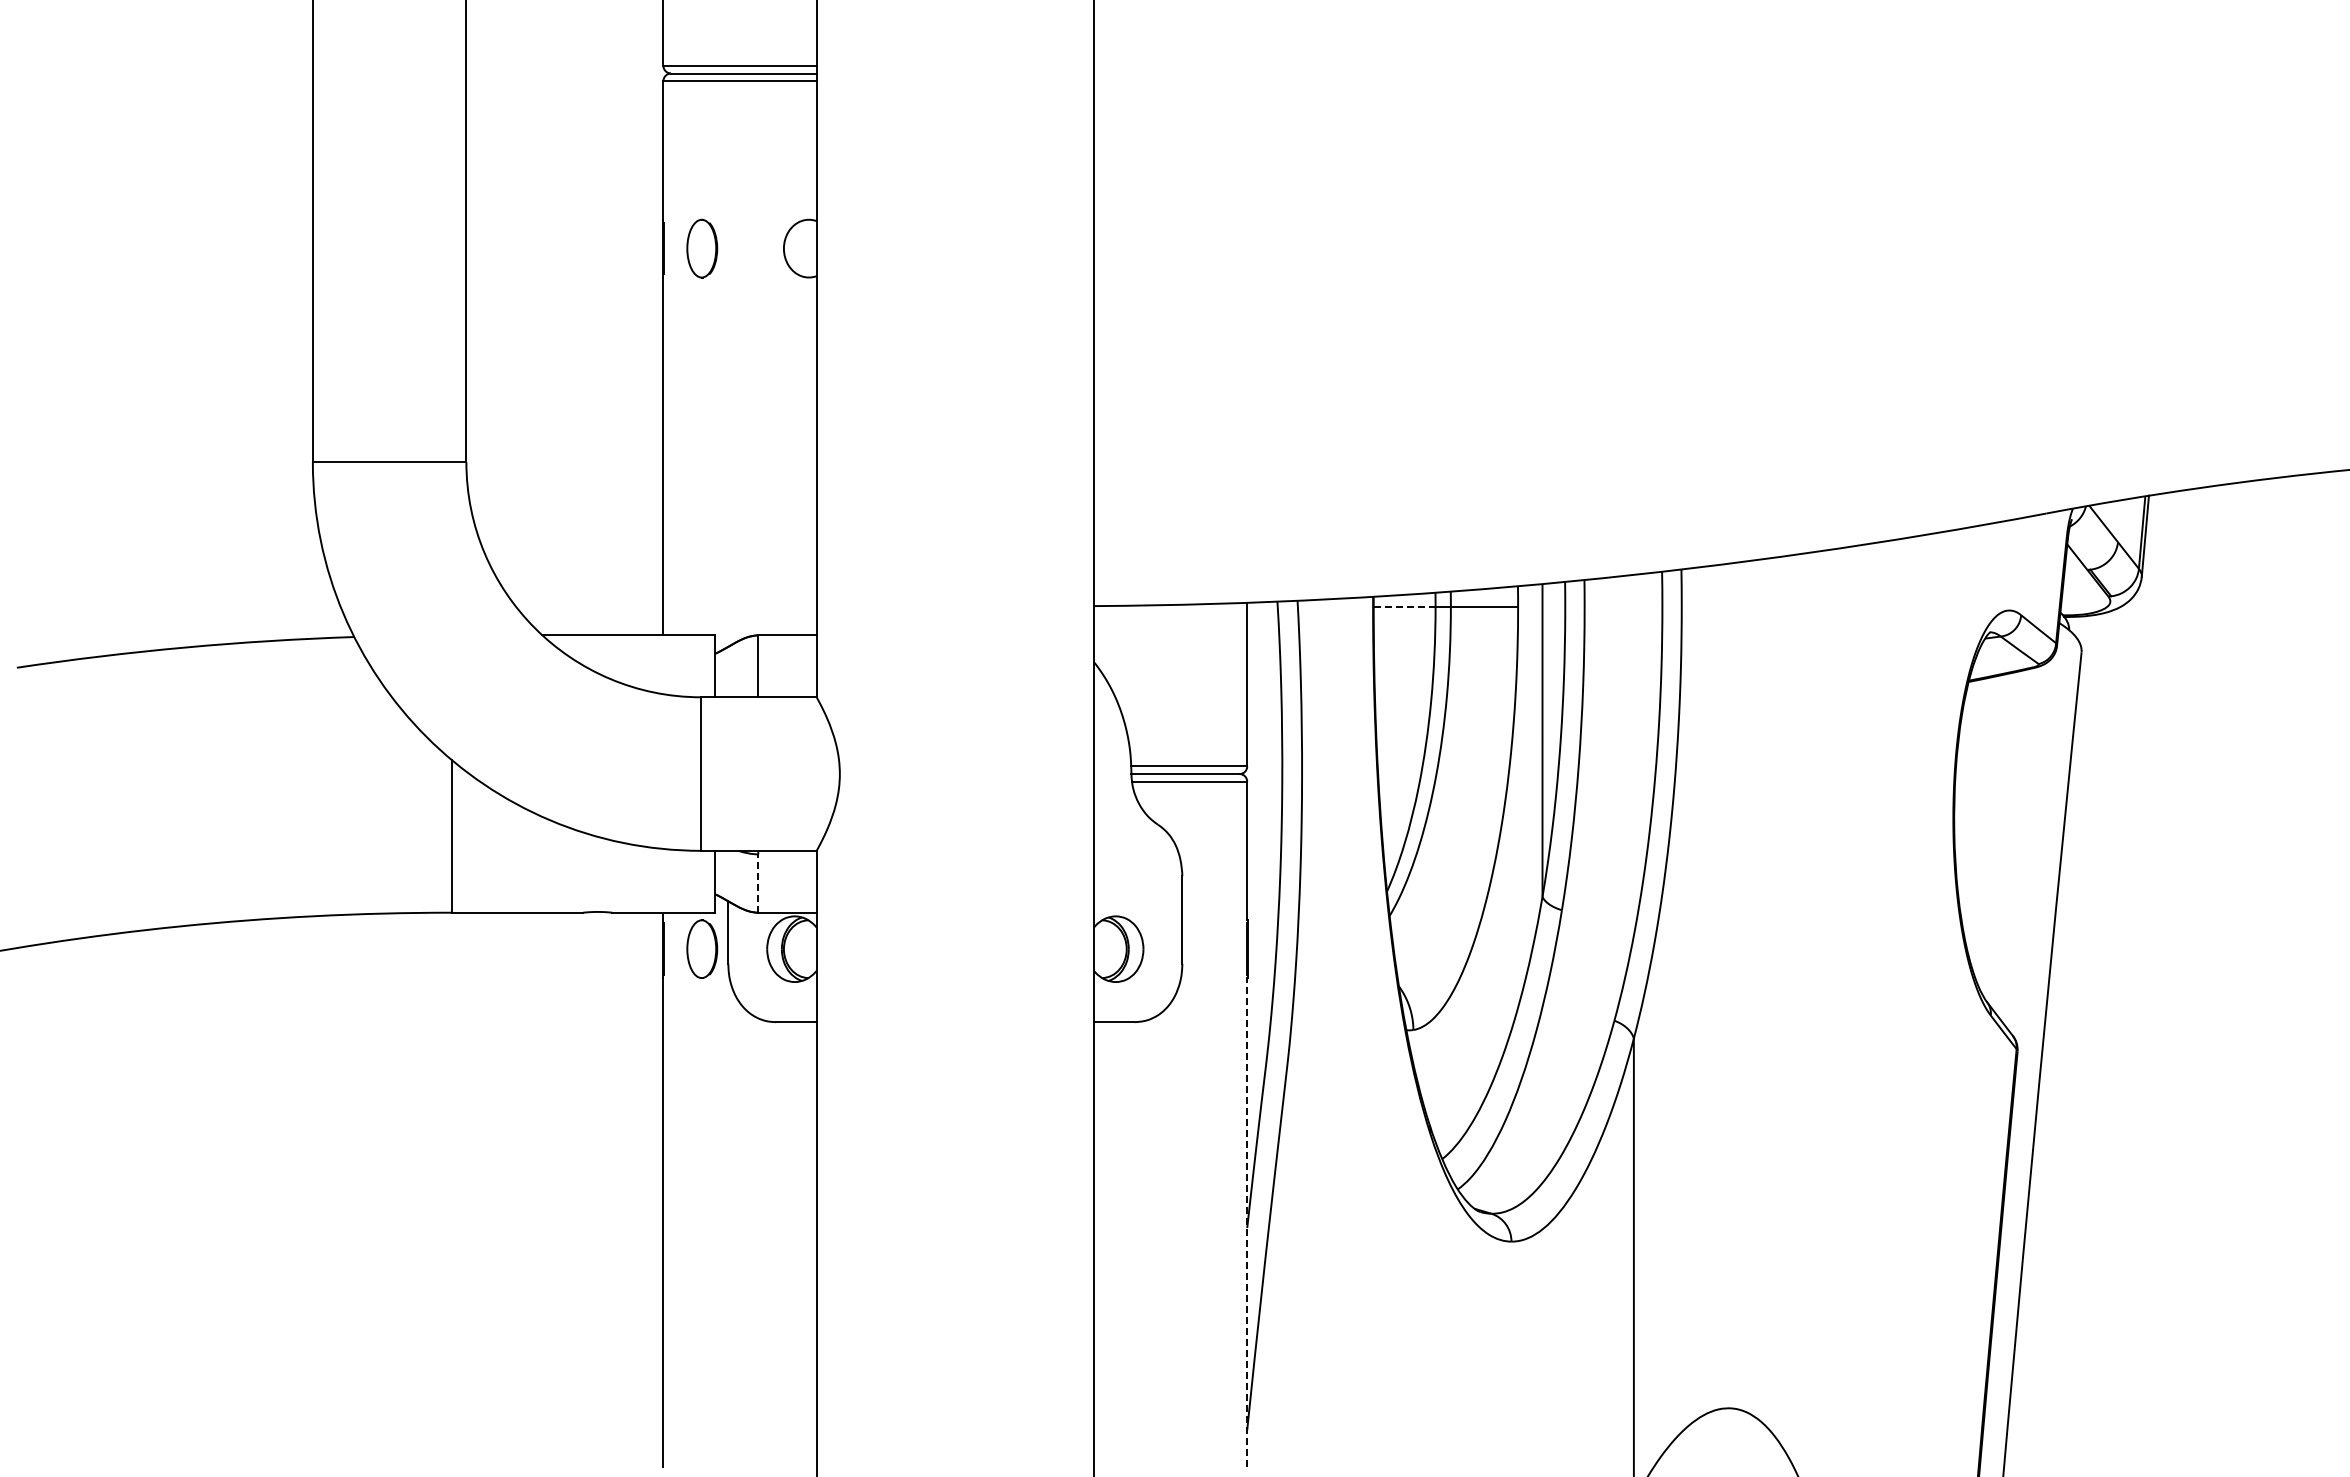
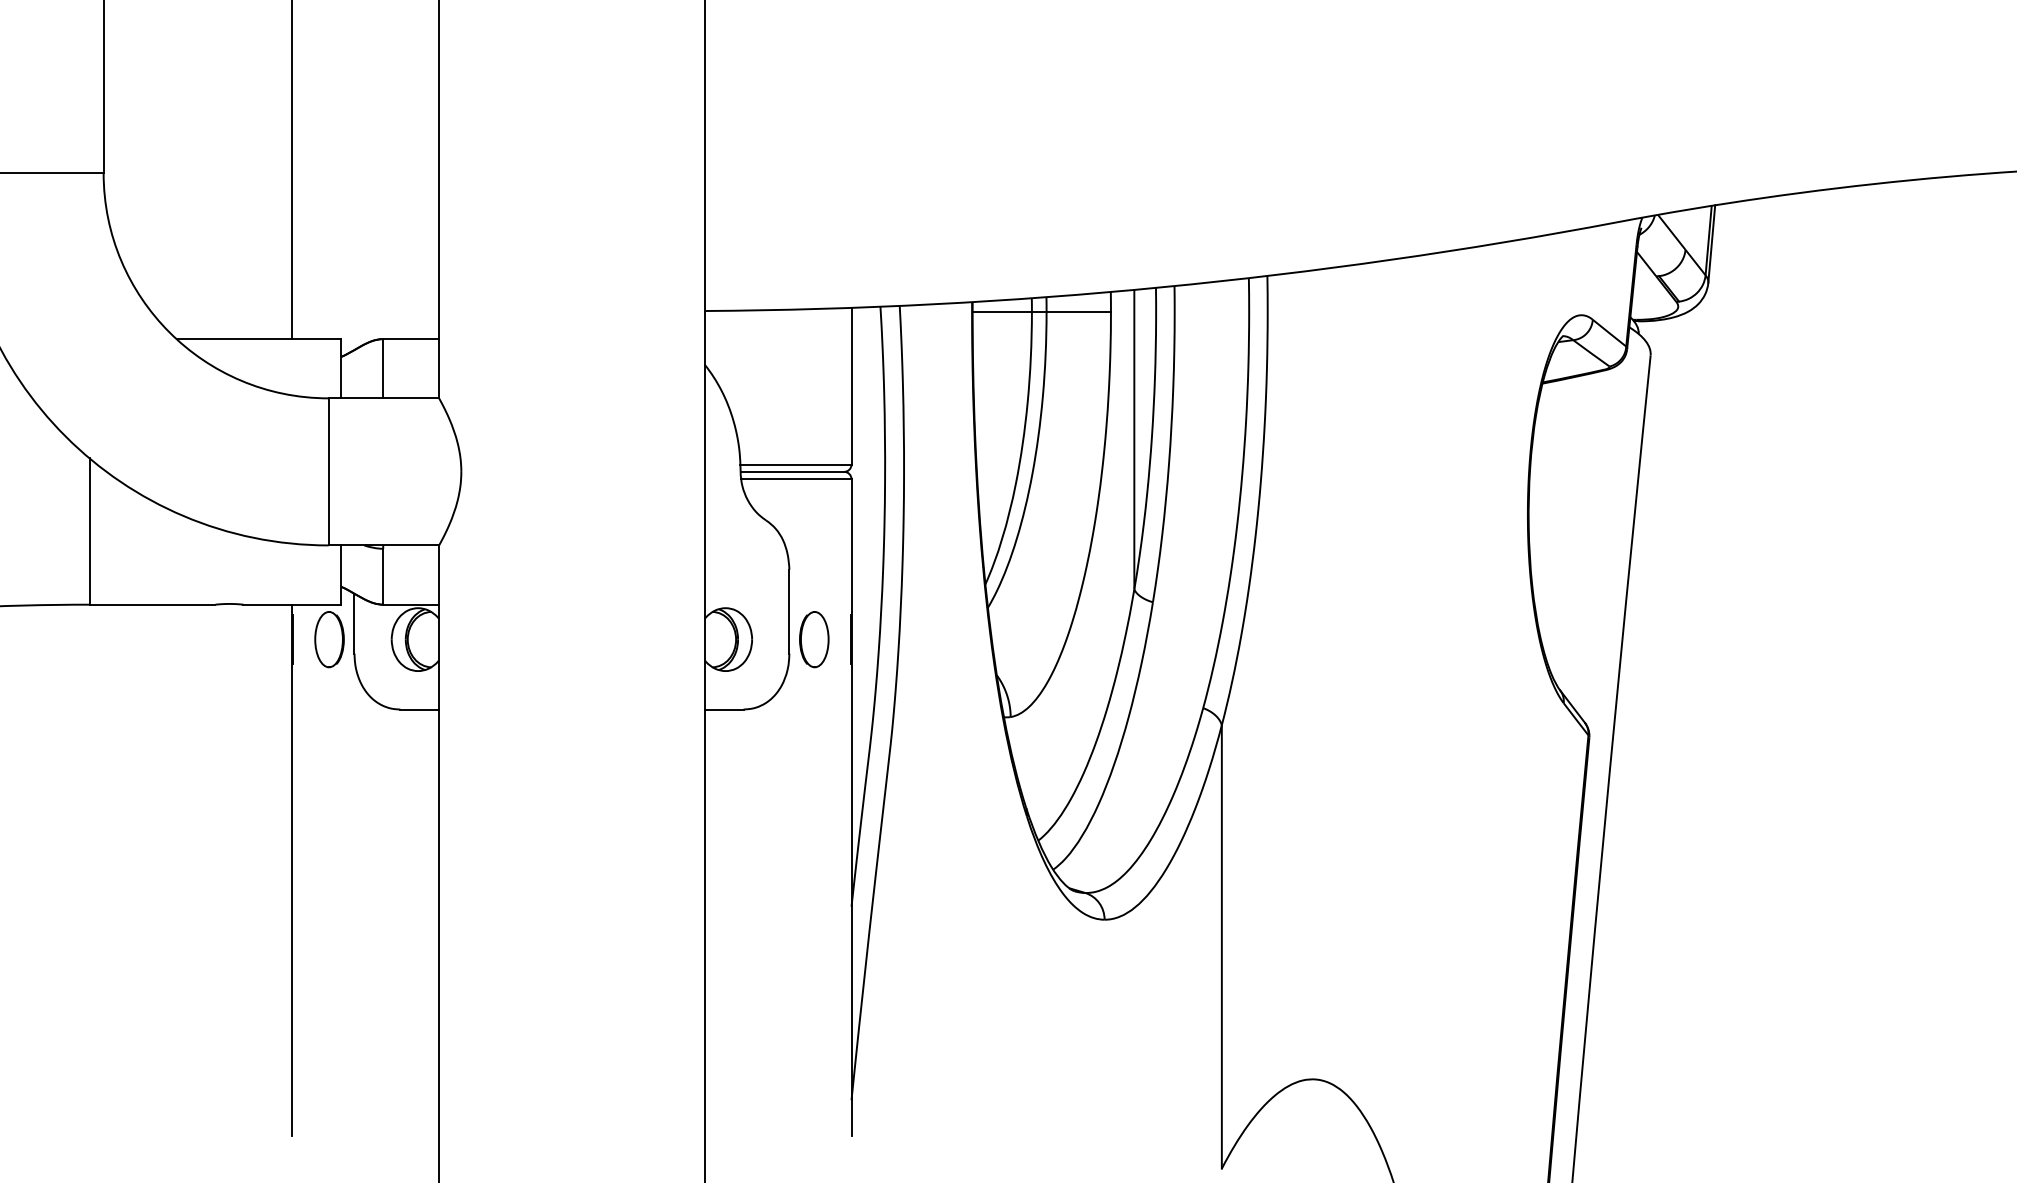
line: (1404, 607) -> (1002, 312), dashed -> solid
line: (758, 883) -> (383, 576), dashed -> solid
part: (1208, 948) -> (814, 638), added
line: (1247, 1222) -> (851, 901), dashed -> solid

